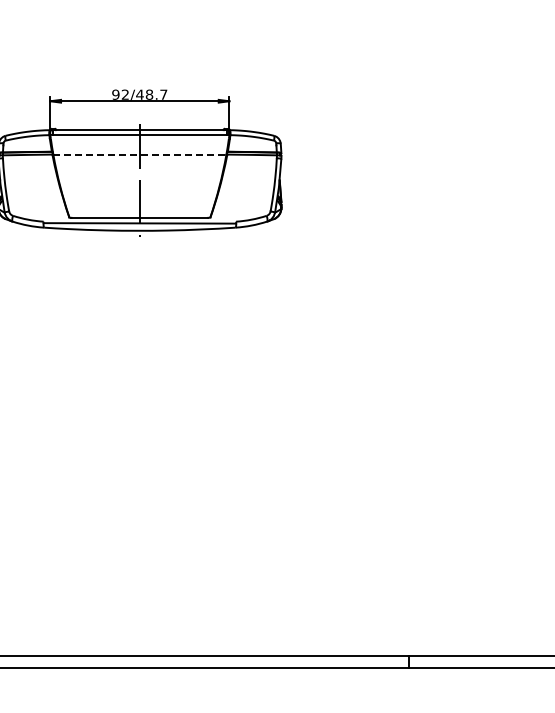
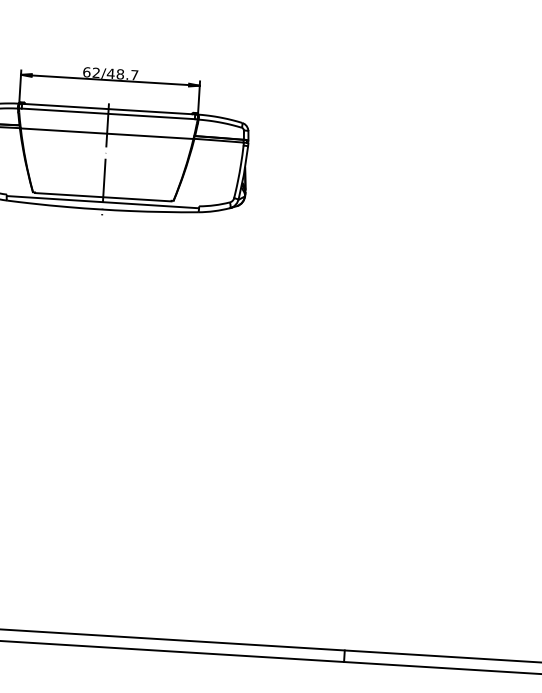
text: (115, 94) -> (86, 72), 92/48.7 -> 62/48.7
line: (140, 154) -> (107, 133), dashed -> solid

